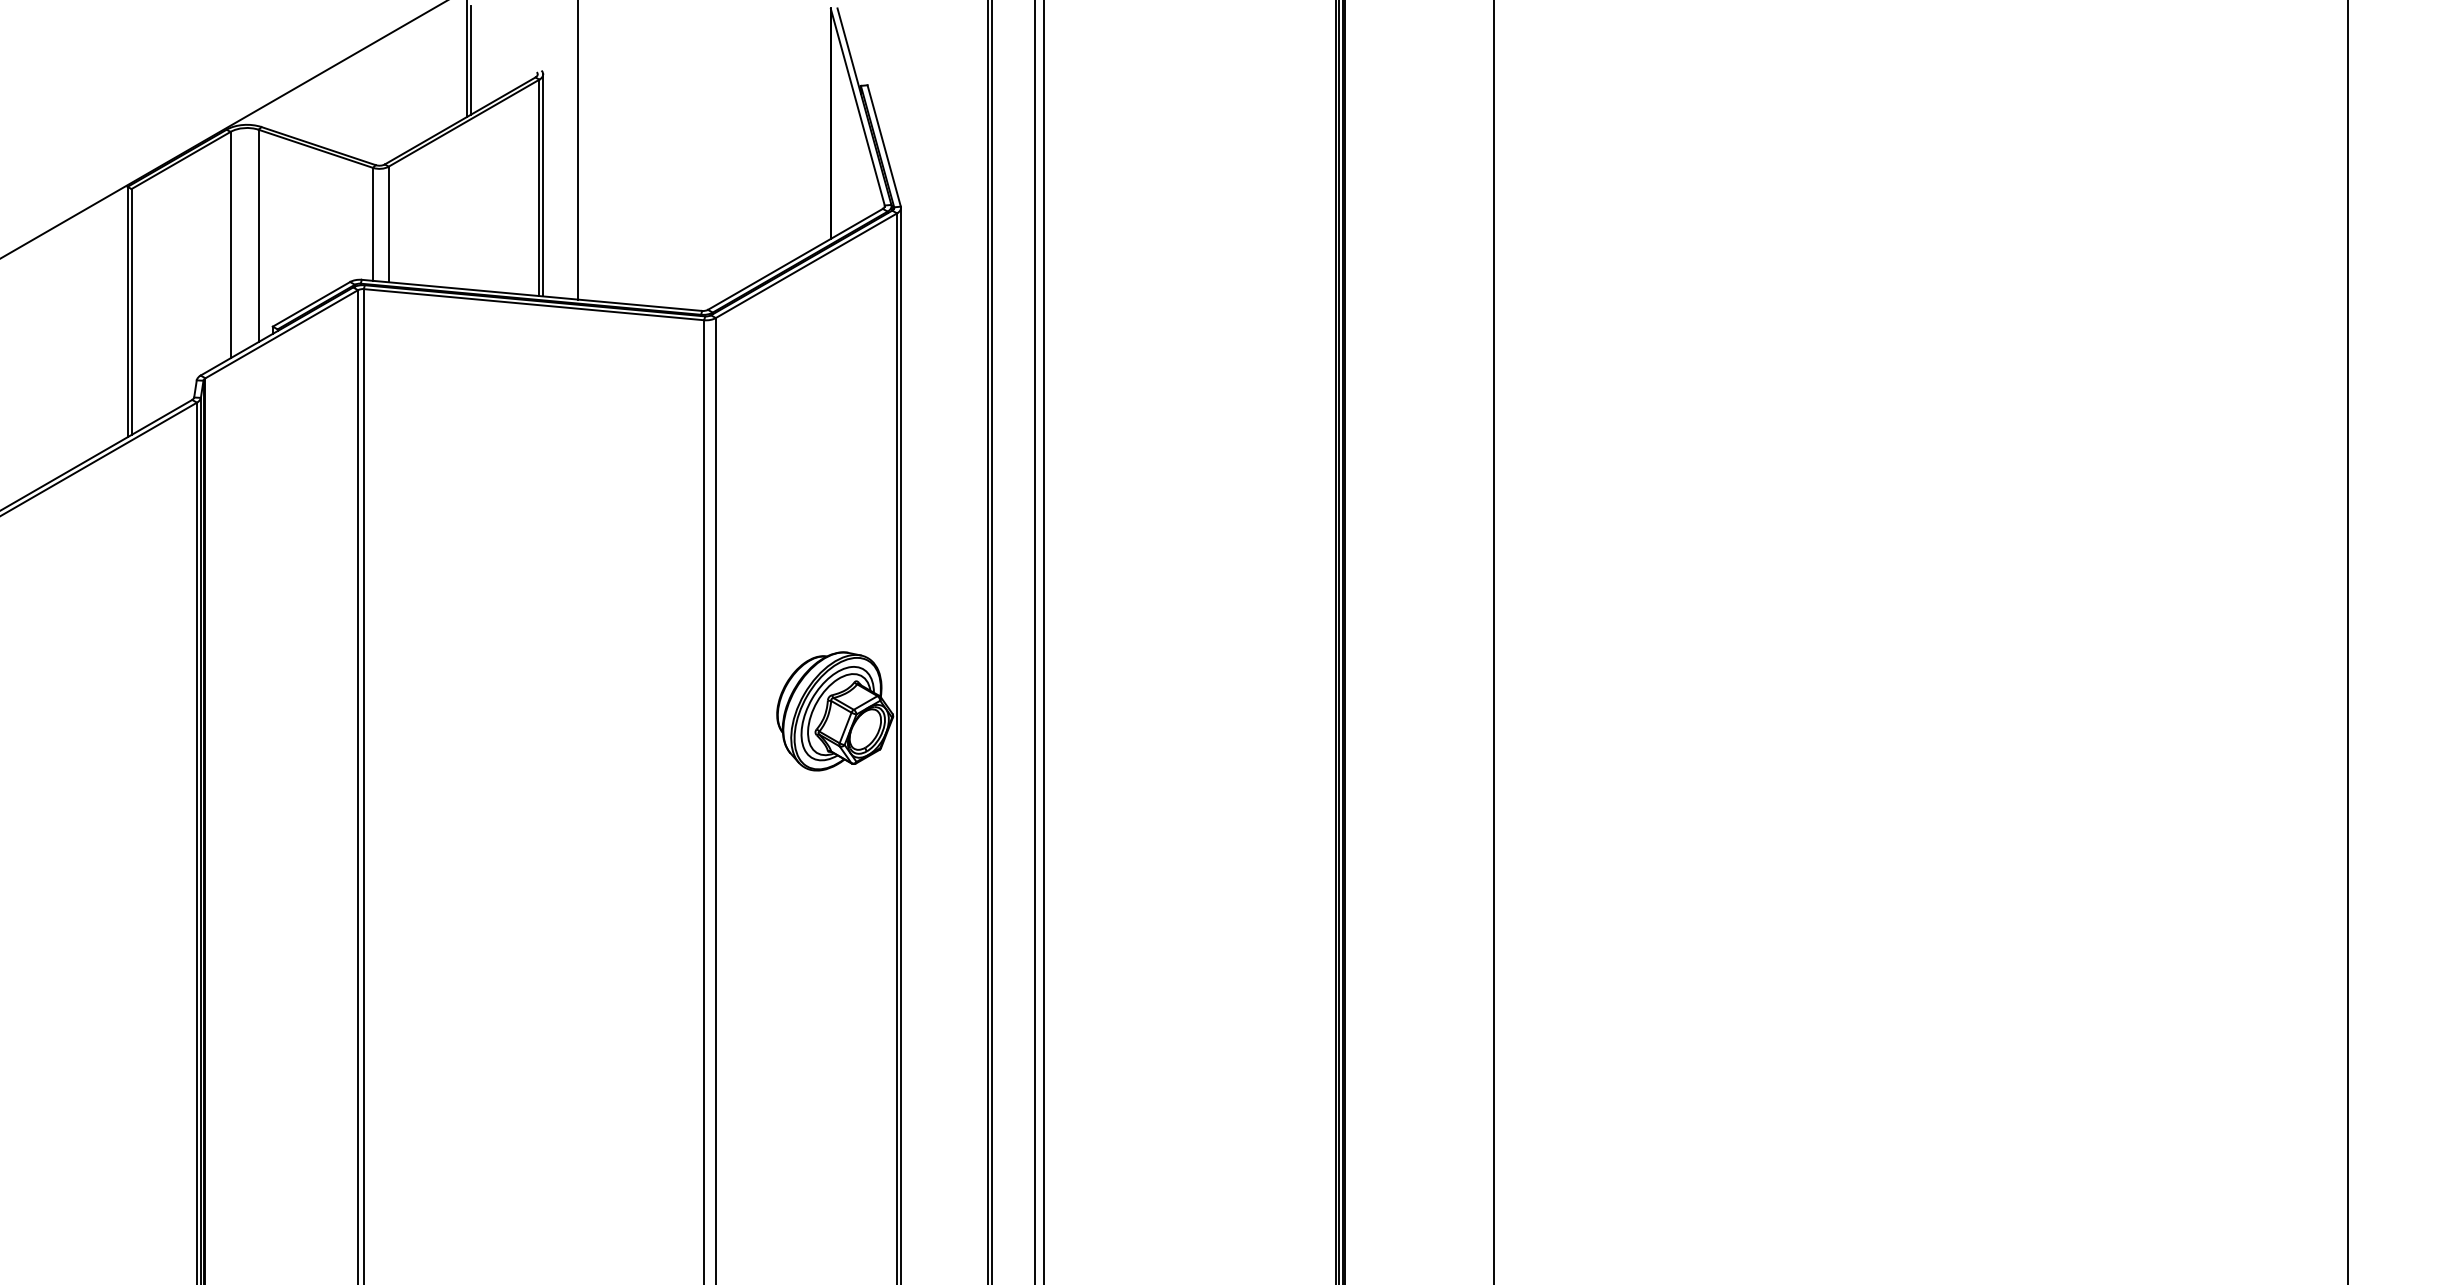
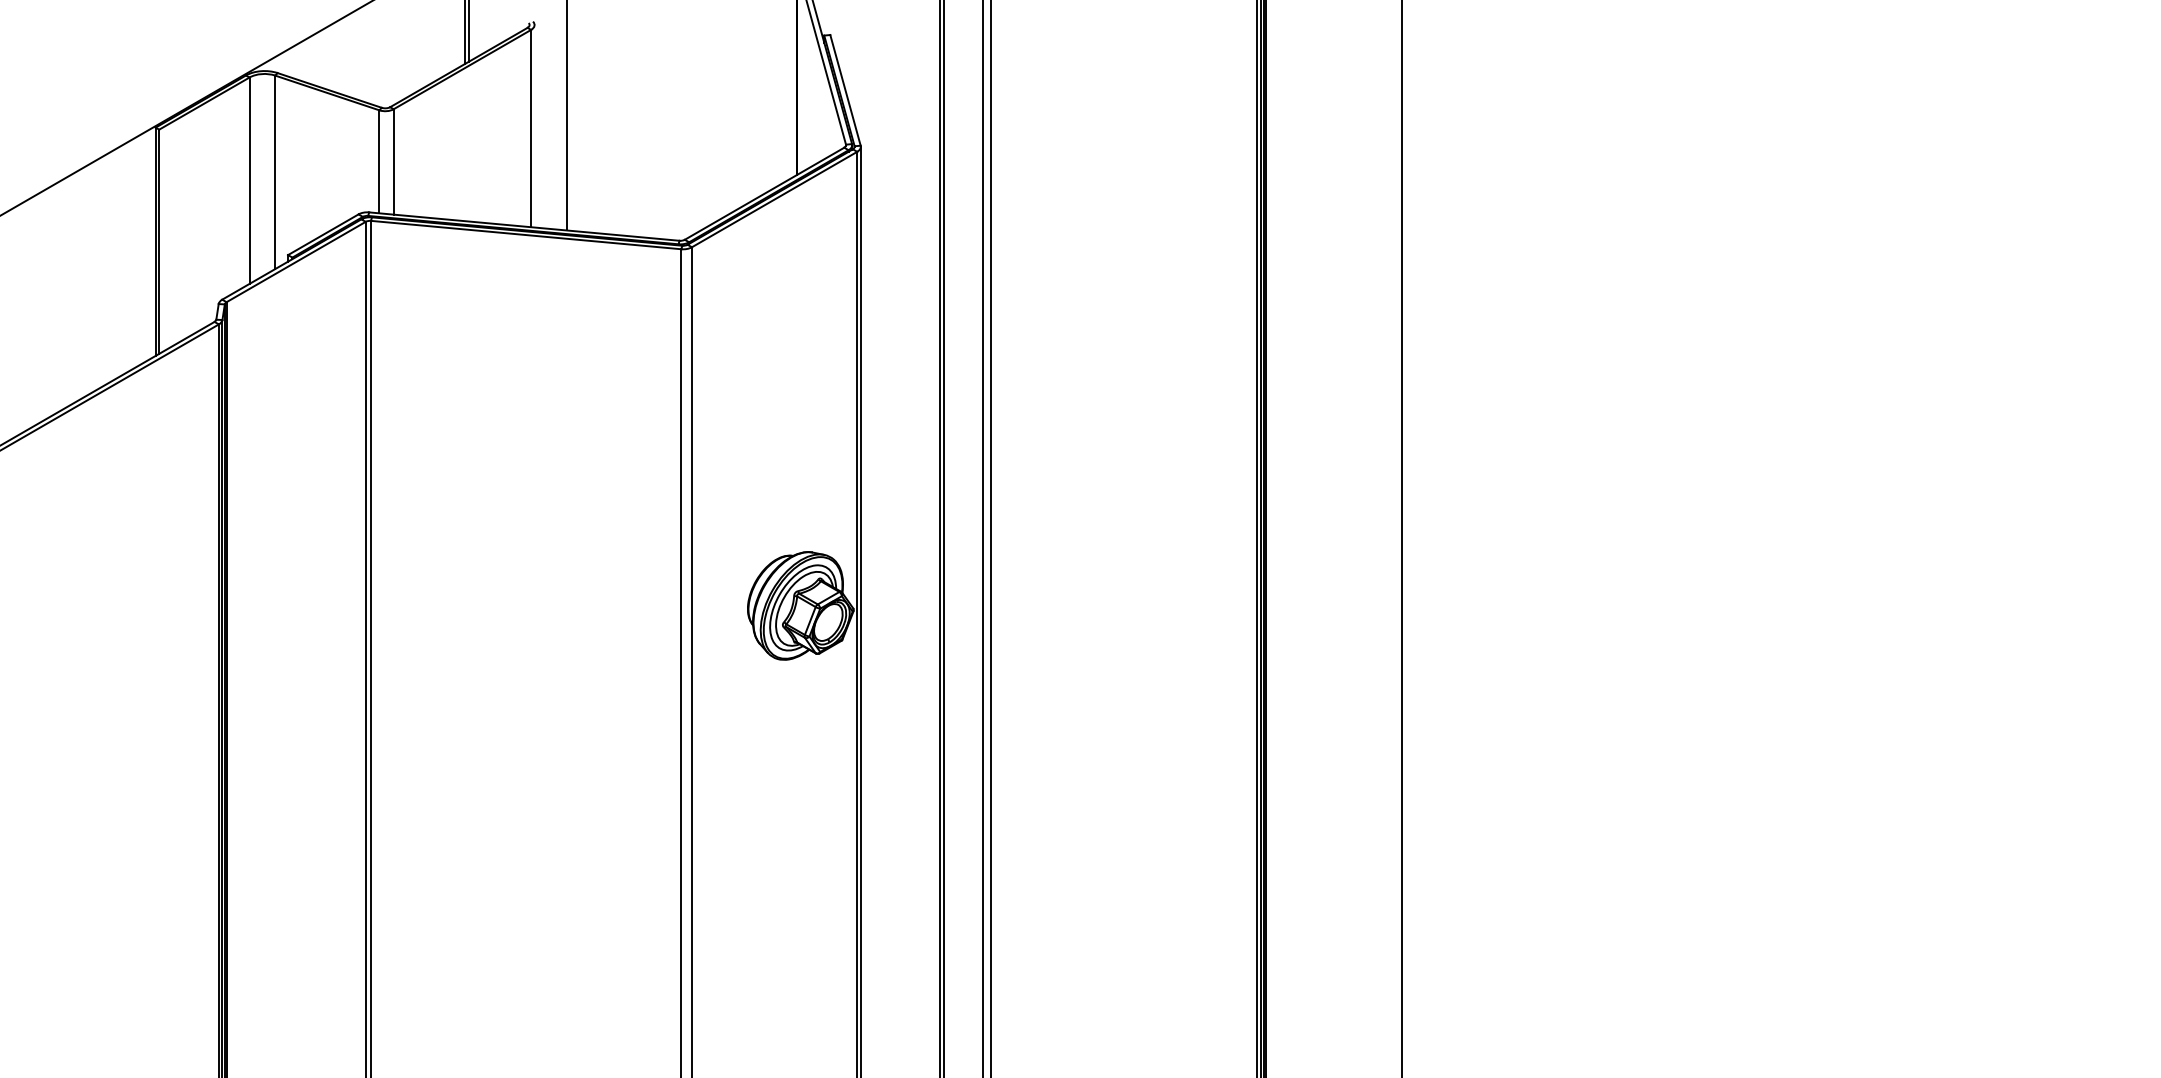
line: (543, 185) -> (534, 126), removed

